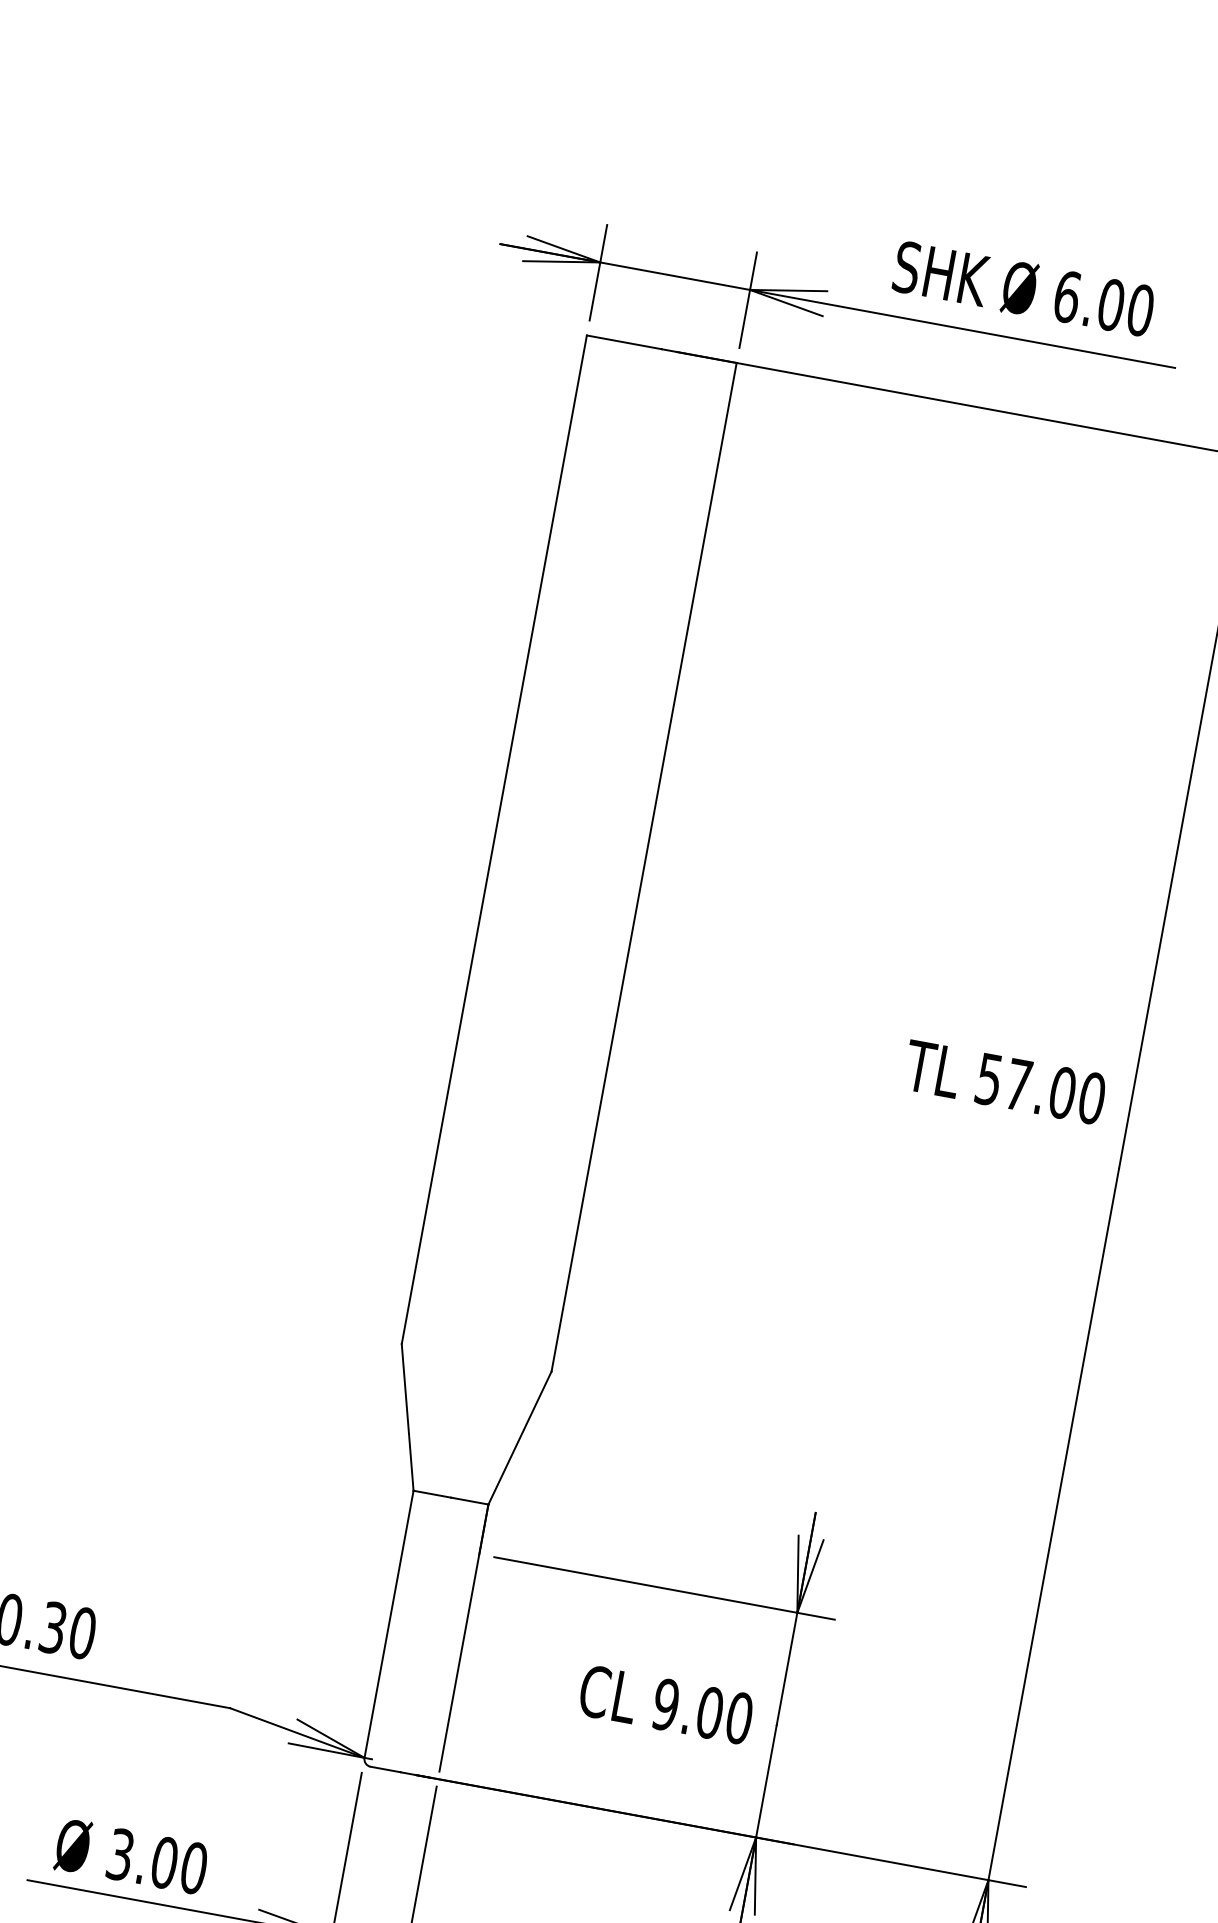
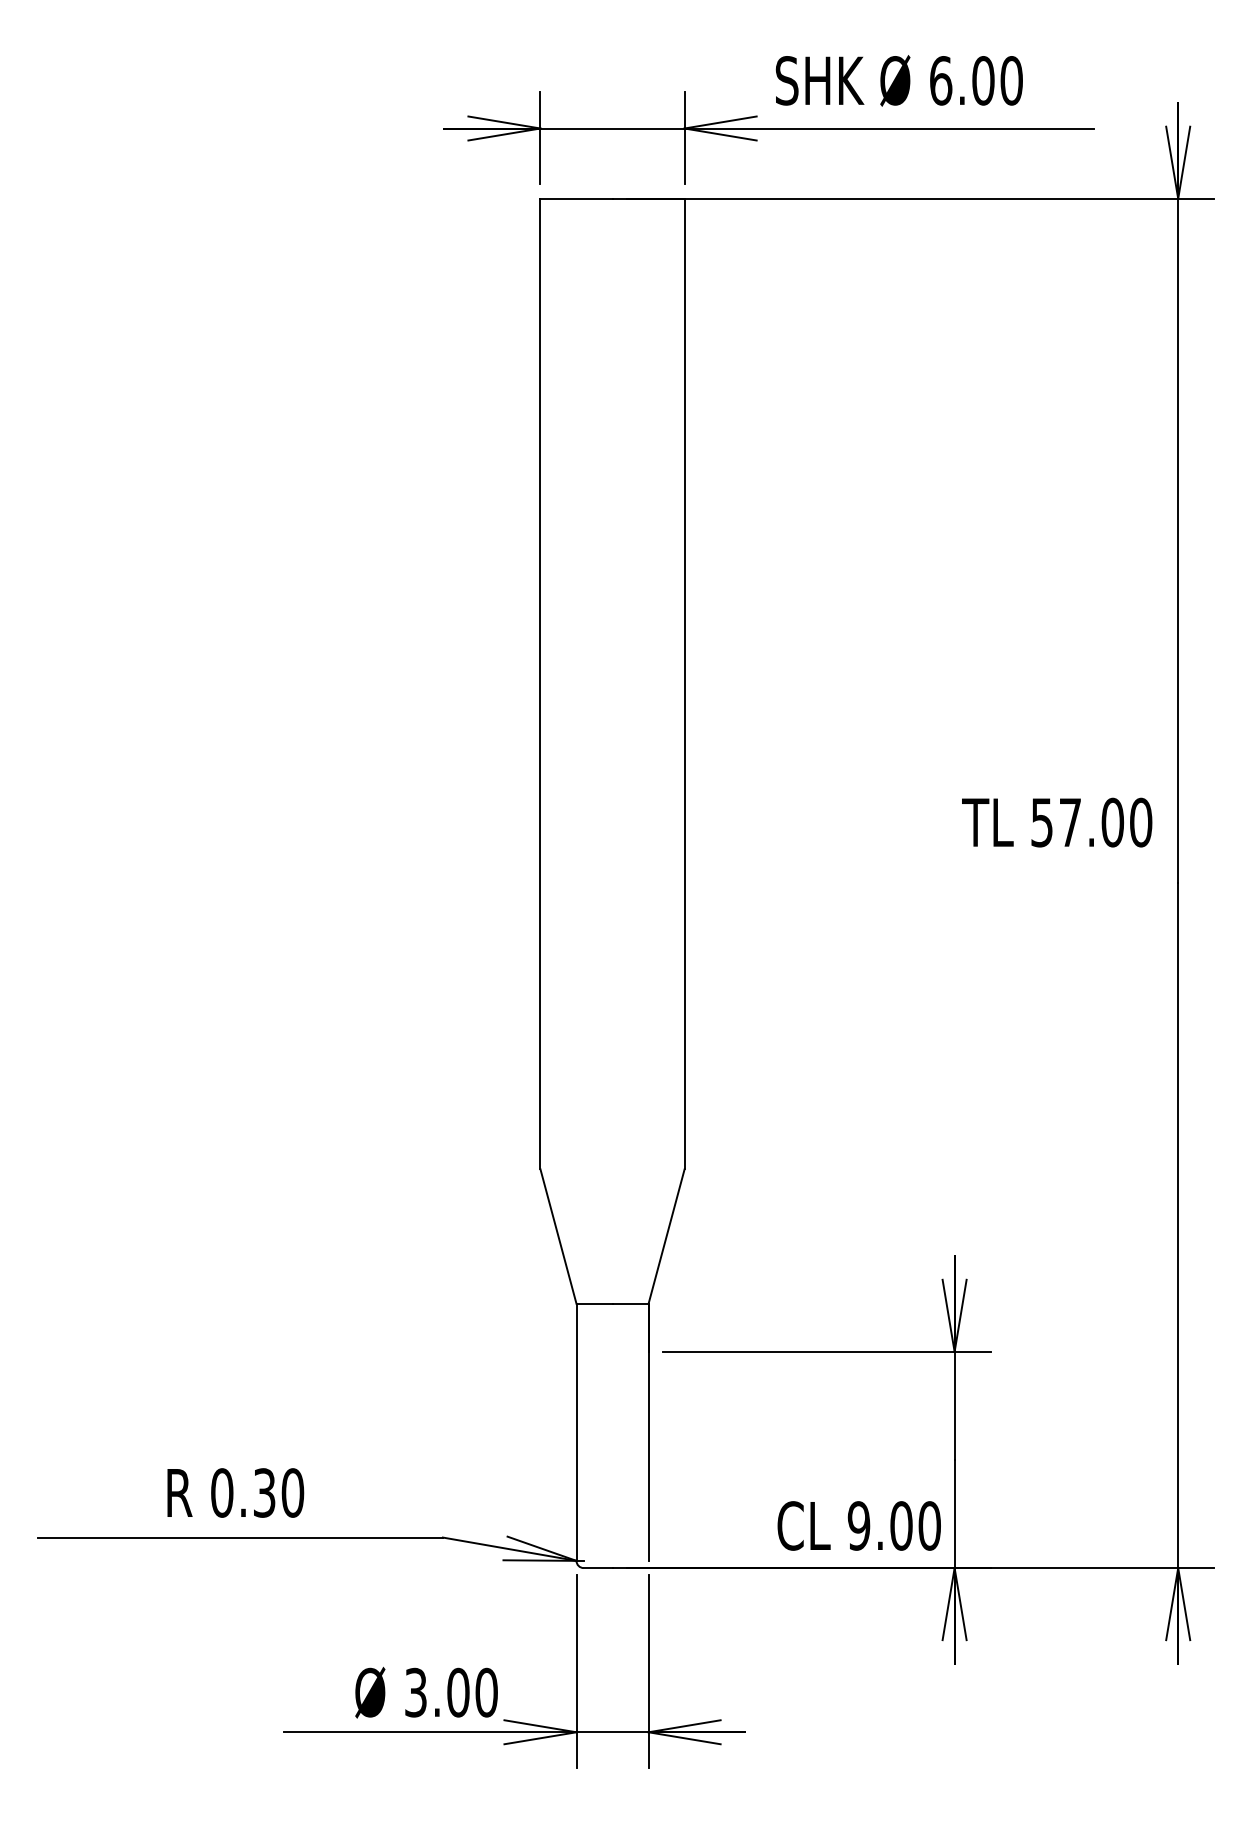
text: (1023, 288) -> (898, 80), moved
text: (665, 1704) -> (858, 1525), moved
text: (131, 1856) -> (426, 1692), moved

